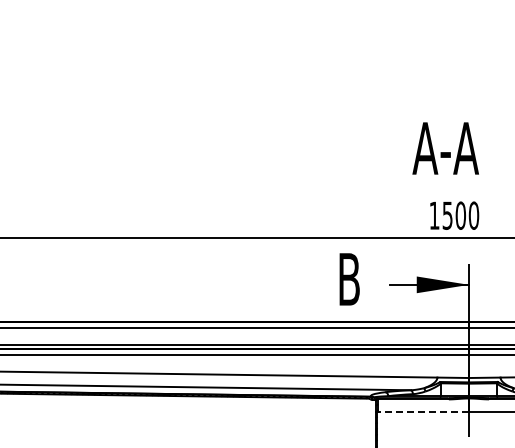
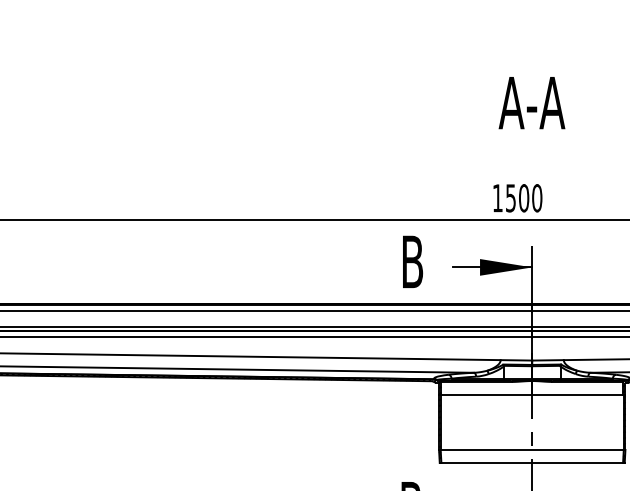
text: (445, 148) -> (531, 103), moved
line: (423, 412) -> (486, 395), dashed -> solid

